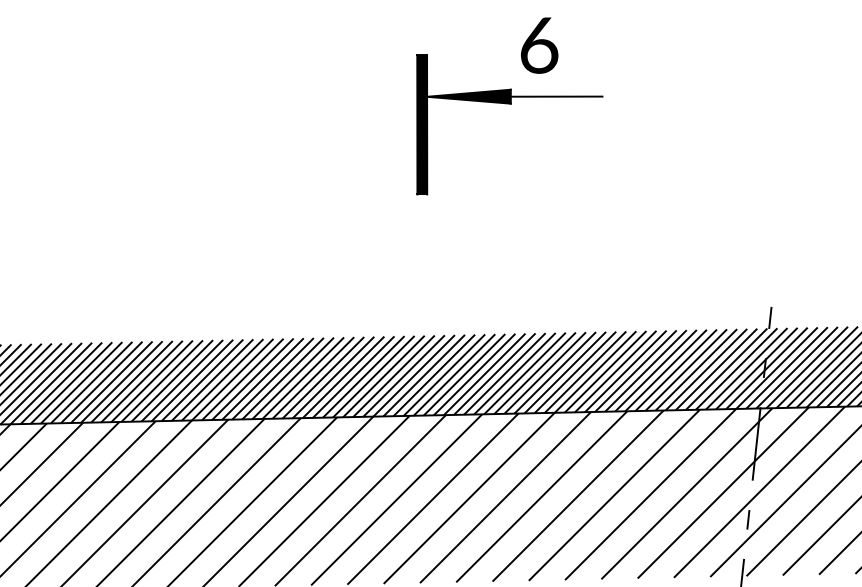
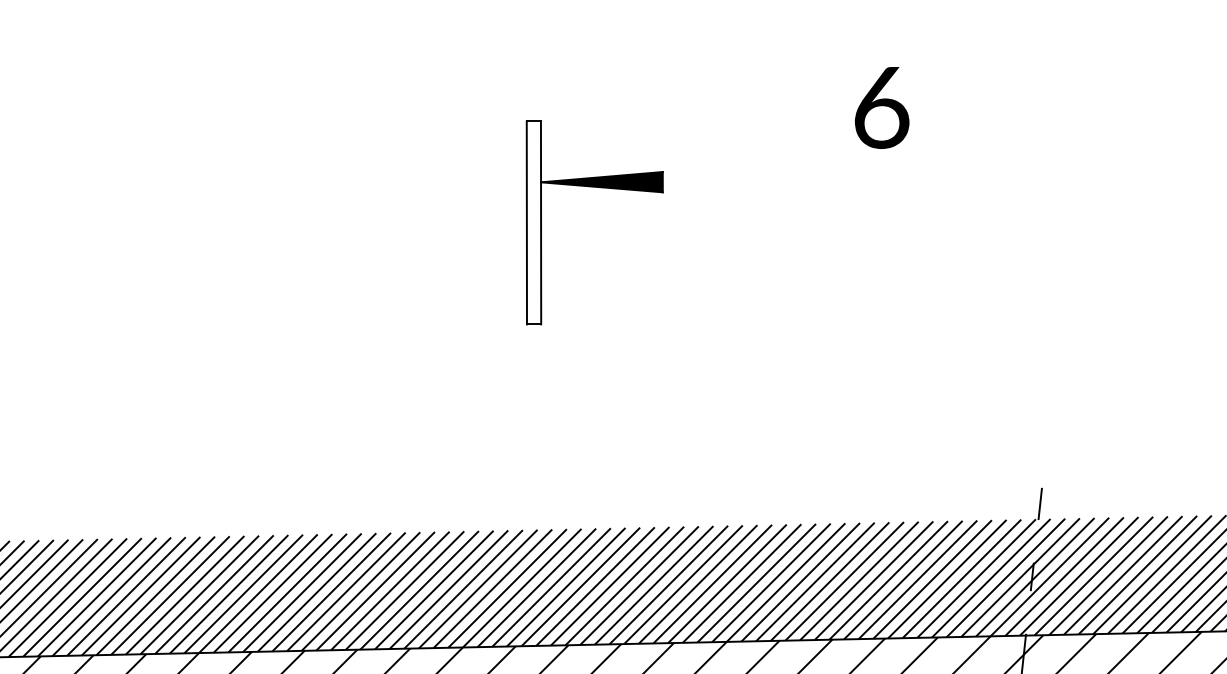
text: (539, 45) -> (881, 107), moved
line: (556, 96) -> (729, 181), removed
fill: (422, 124) -> (534, 222), removed

